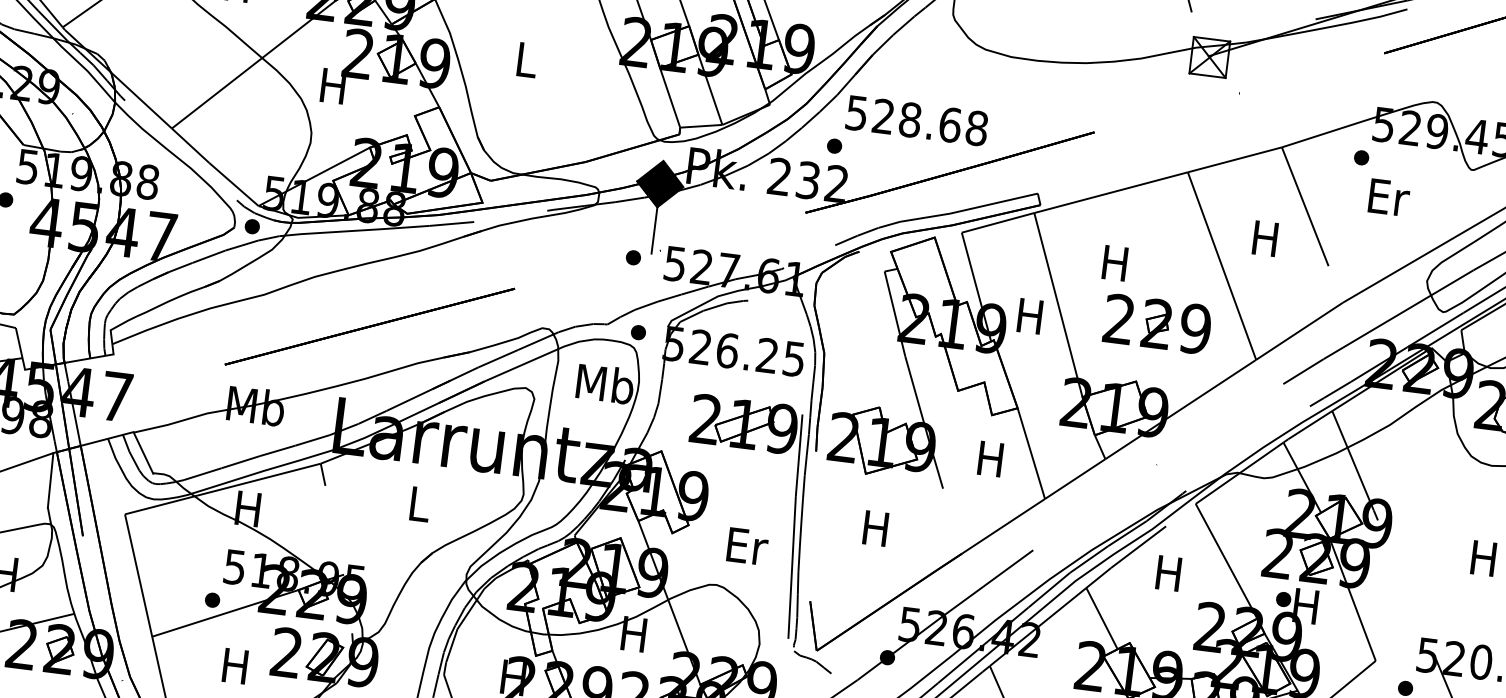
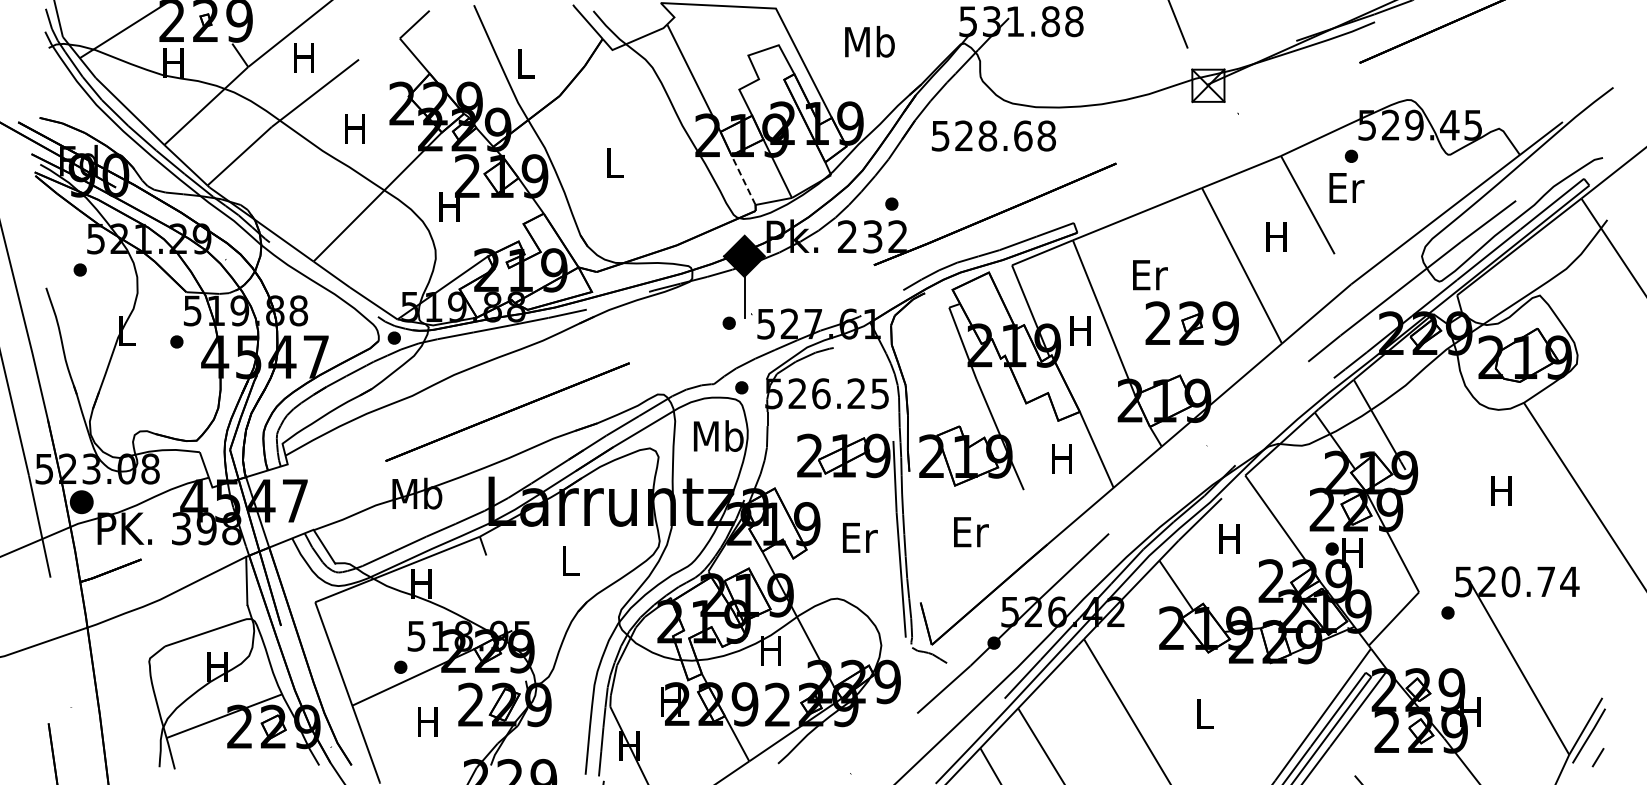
line: (670, 98) -> (743, 180), solid -> dashed
text: (916, 120) -> (993, 135), moved
text: (1388, 197) -> (1346, 187), moved
text: (1117, 263) -> (1150, 275), H -> Er
text: (877, 529) -> (971, 532), H -> Er
text: (747, 546) -> (860, 537), moved

